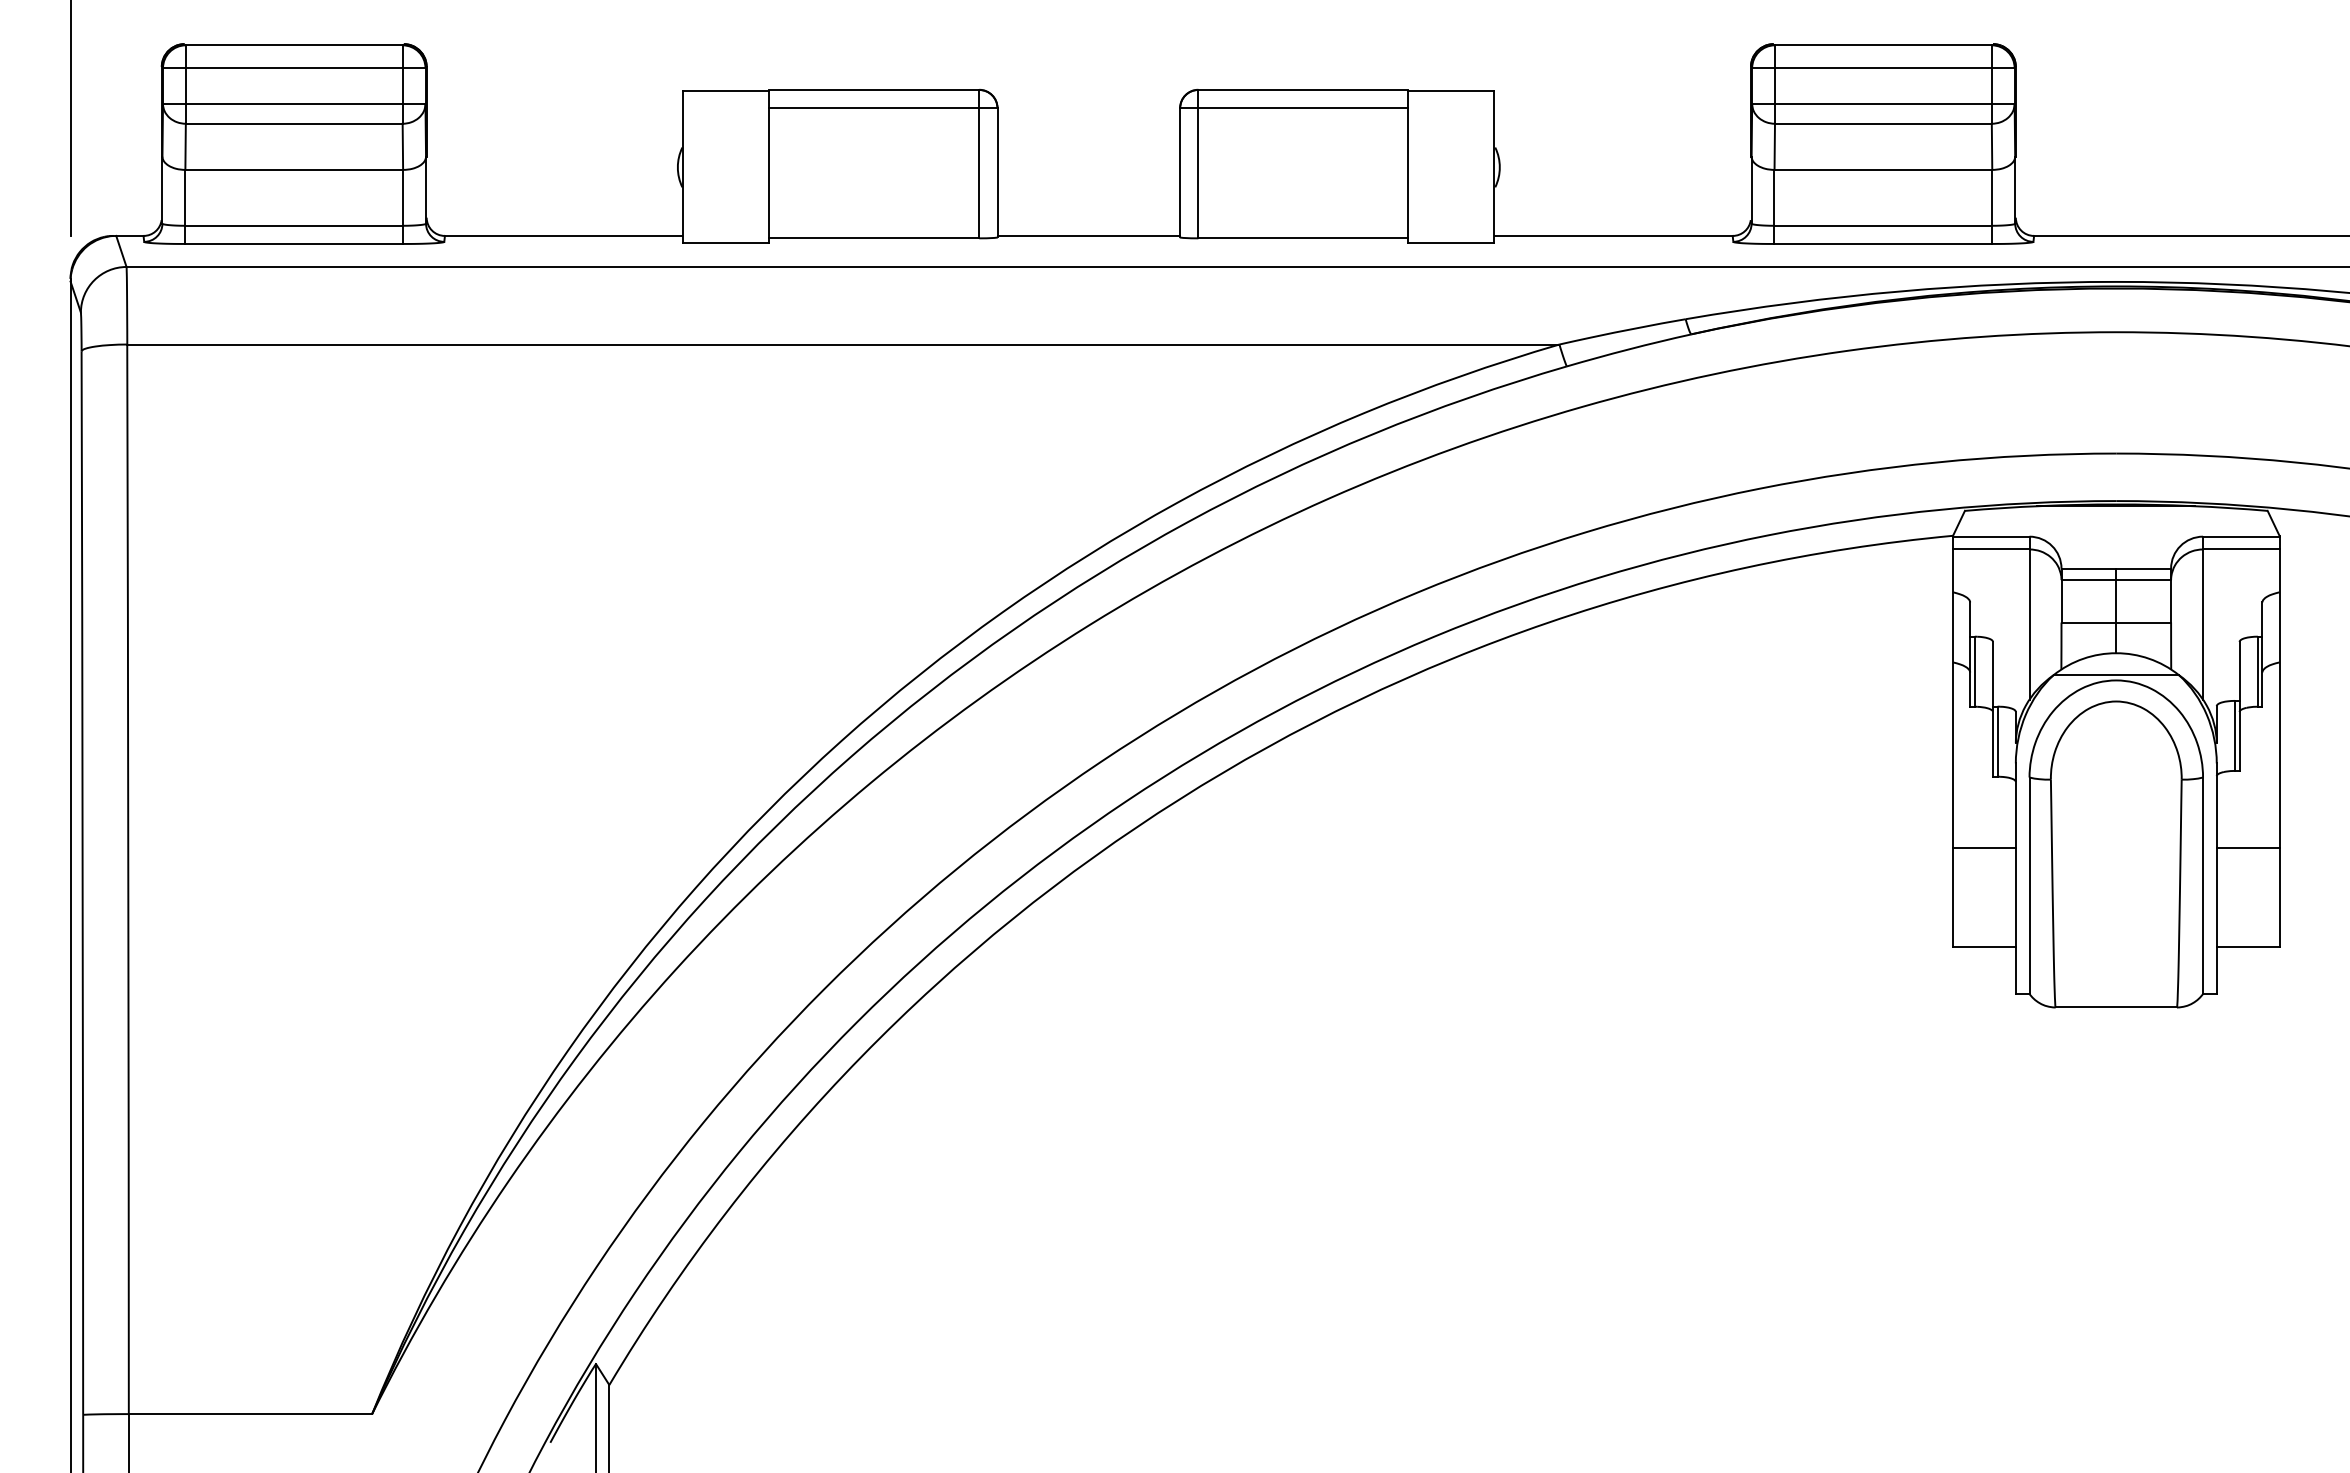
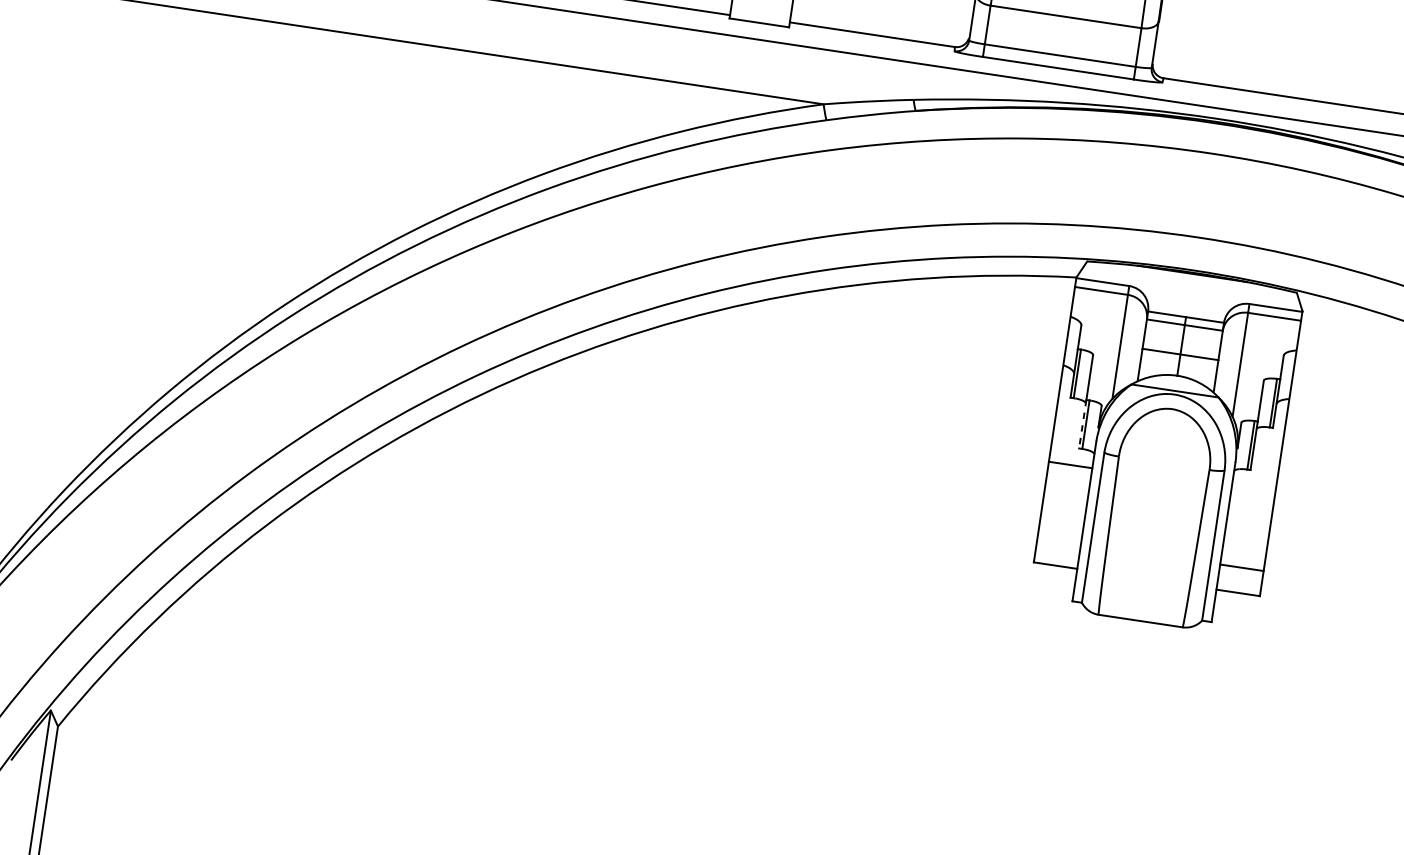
line: (1993, 742) -> (1083, 424), solid -> dashed
line: (1984, 847) -> (1070, 464), moved
line: (2247, 847) -> (1241, 567), moved

